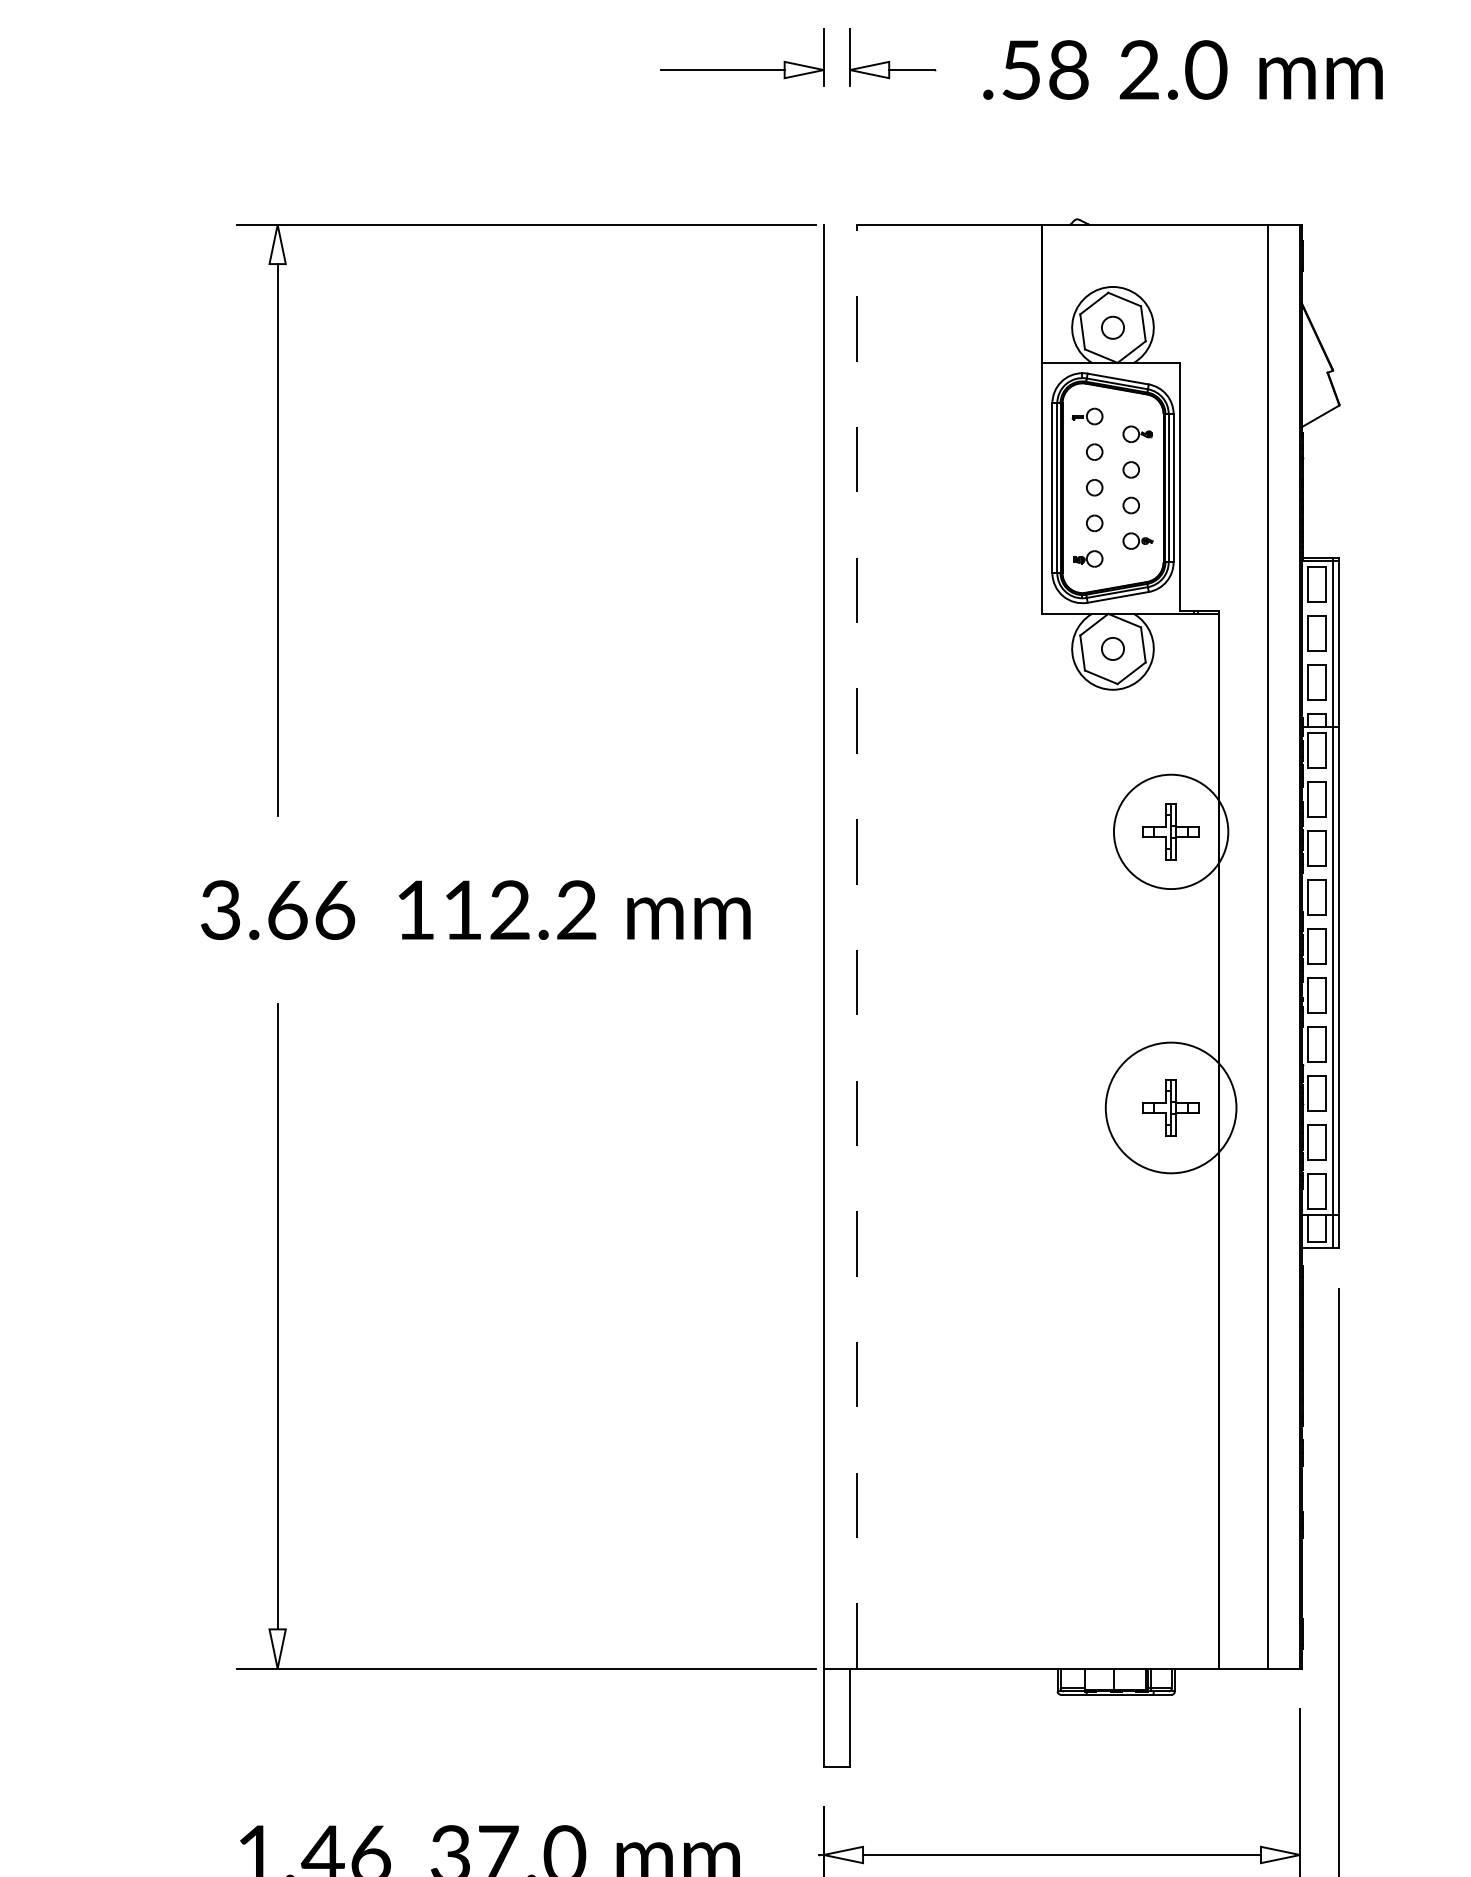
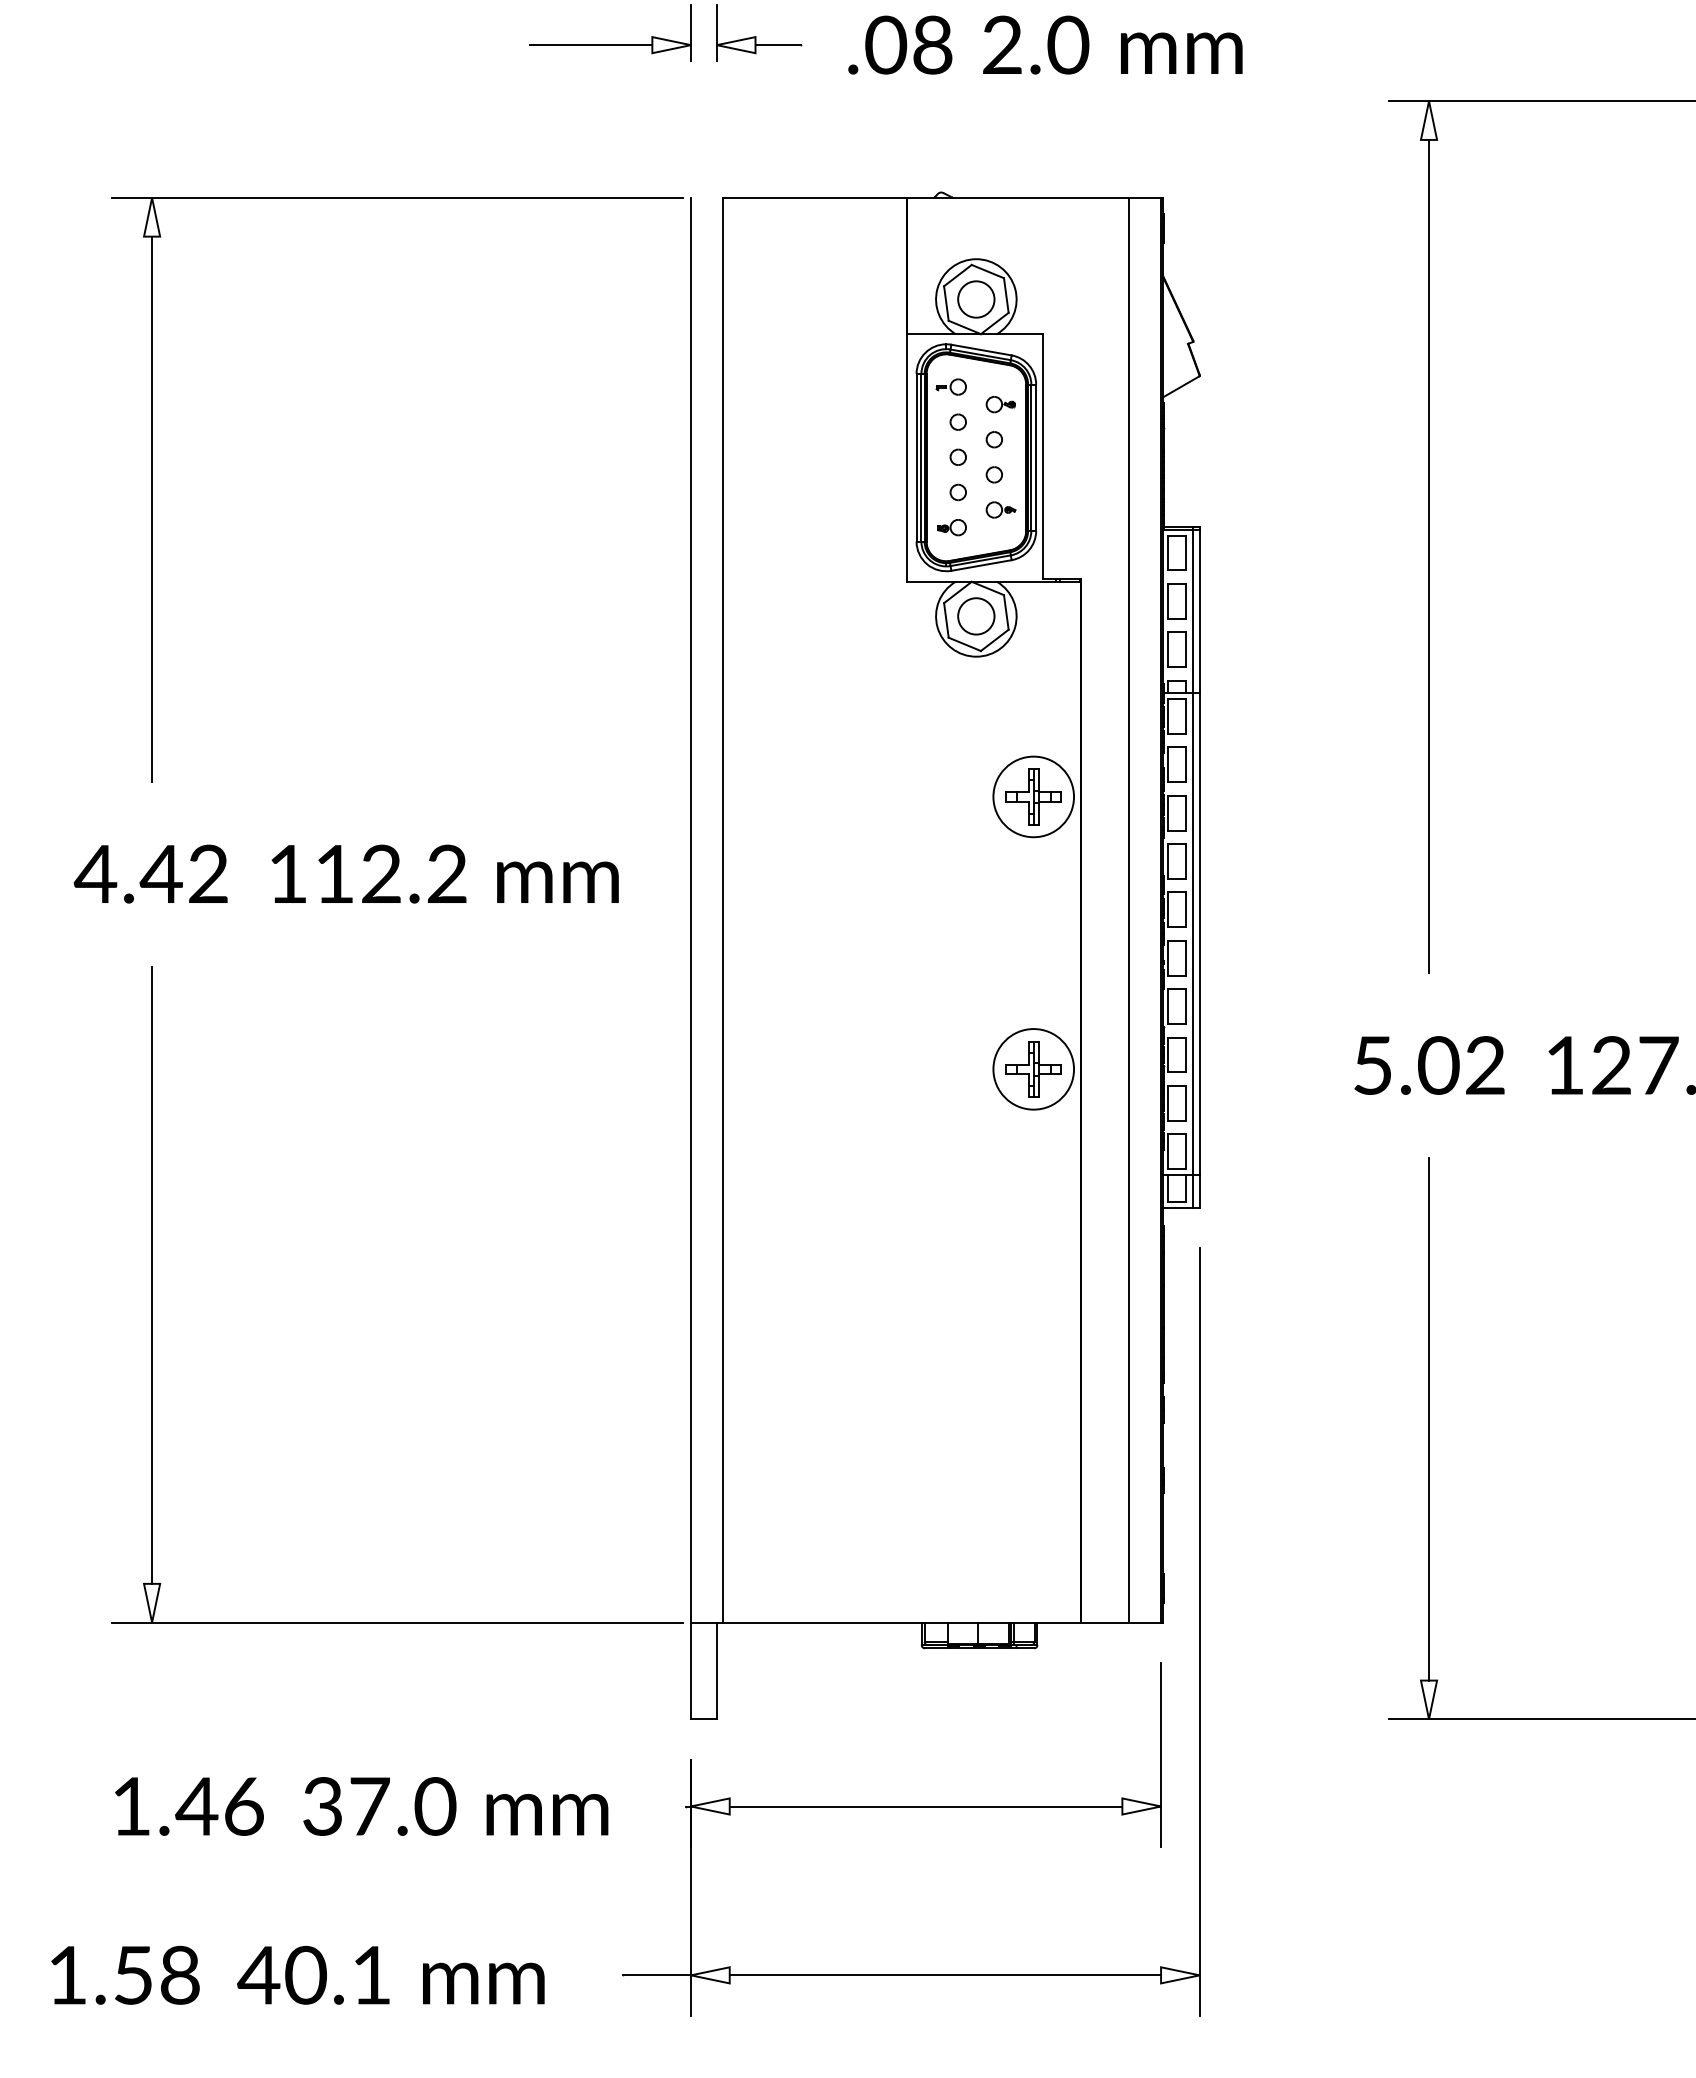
text: (1021, 69) -> (886, 44), .58 -> .08
circle: (1113, 327) -> (976, 299), size x1.67
circle: (1113, 649) -> (976, 616), size x1.67
circle: (1170, 831) -> (1033, 796), size x0.71
text: (276, 909) -> (150, 873), 3.66 -> 4.42
line: (856, 945) -> (723, 909), dashed -> solid
circle: (1170, 1108) -> (1033, 1069), size x0.62

